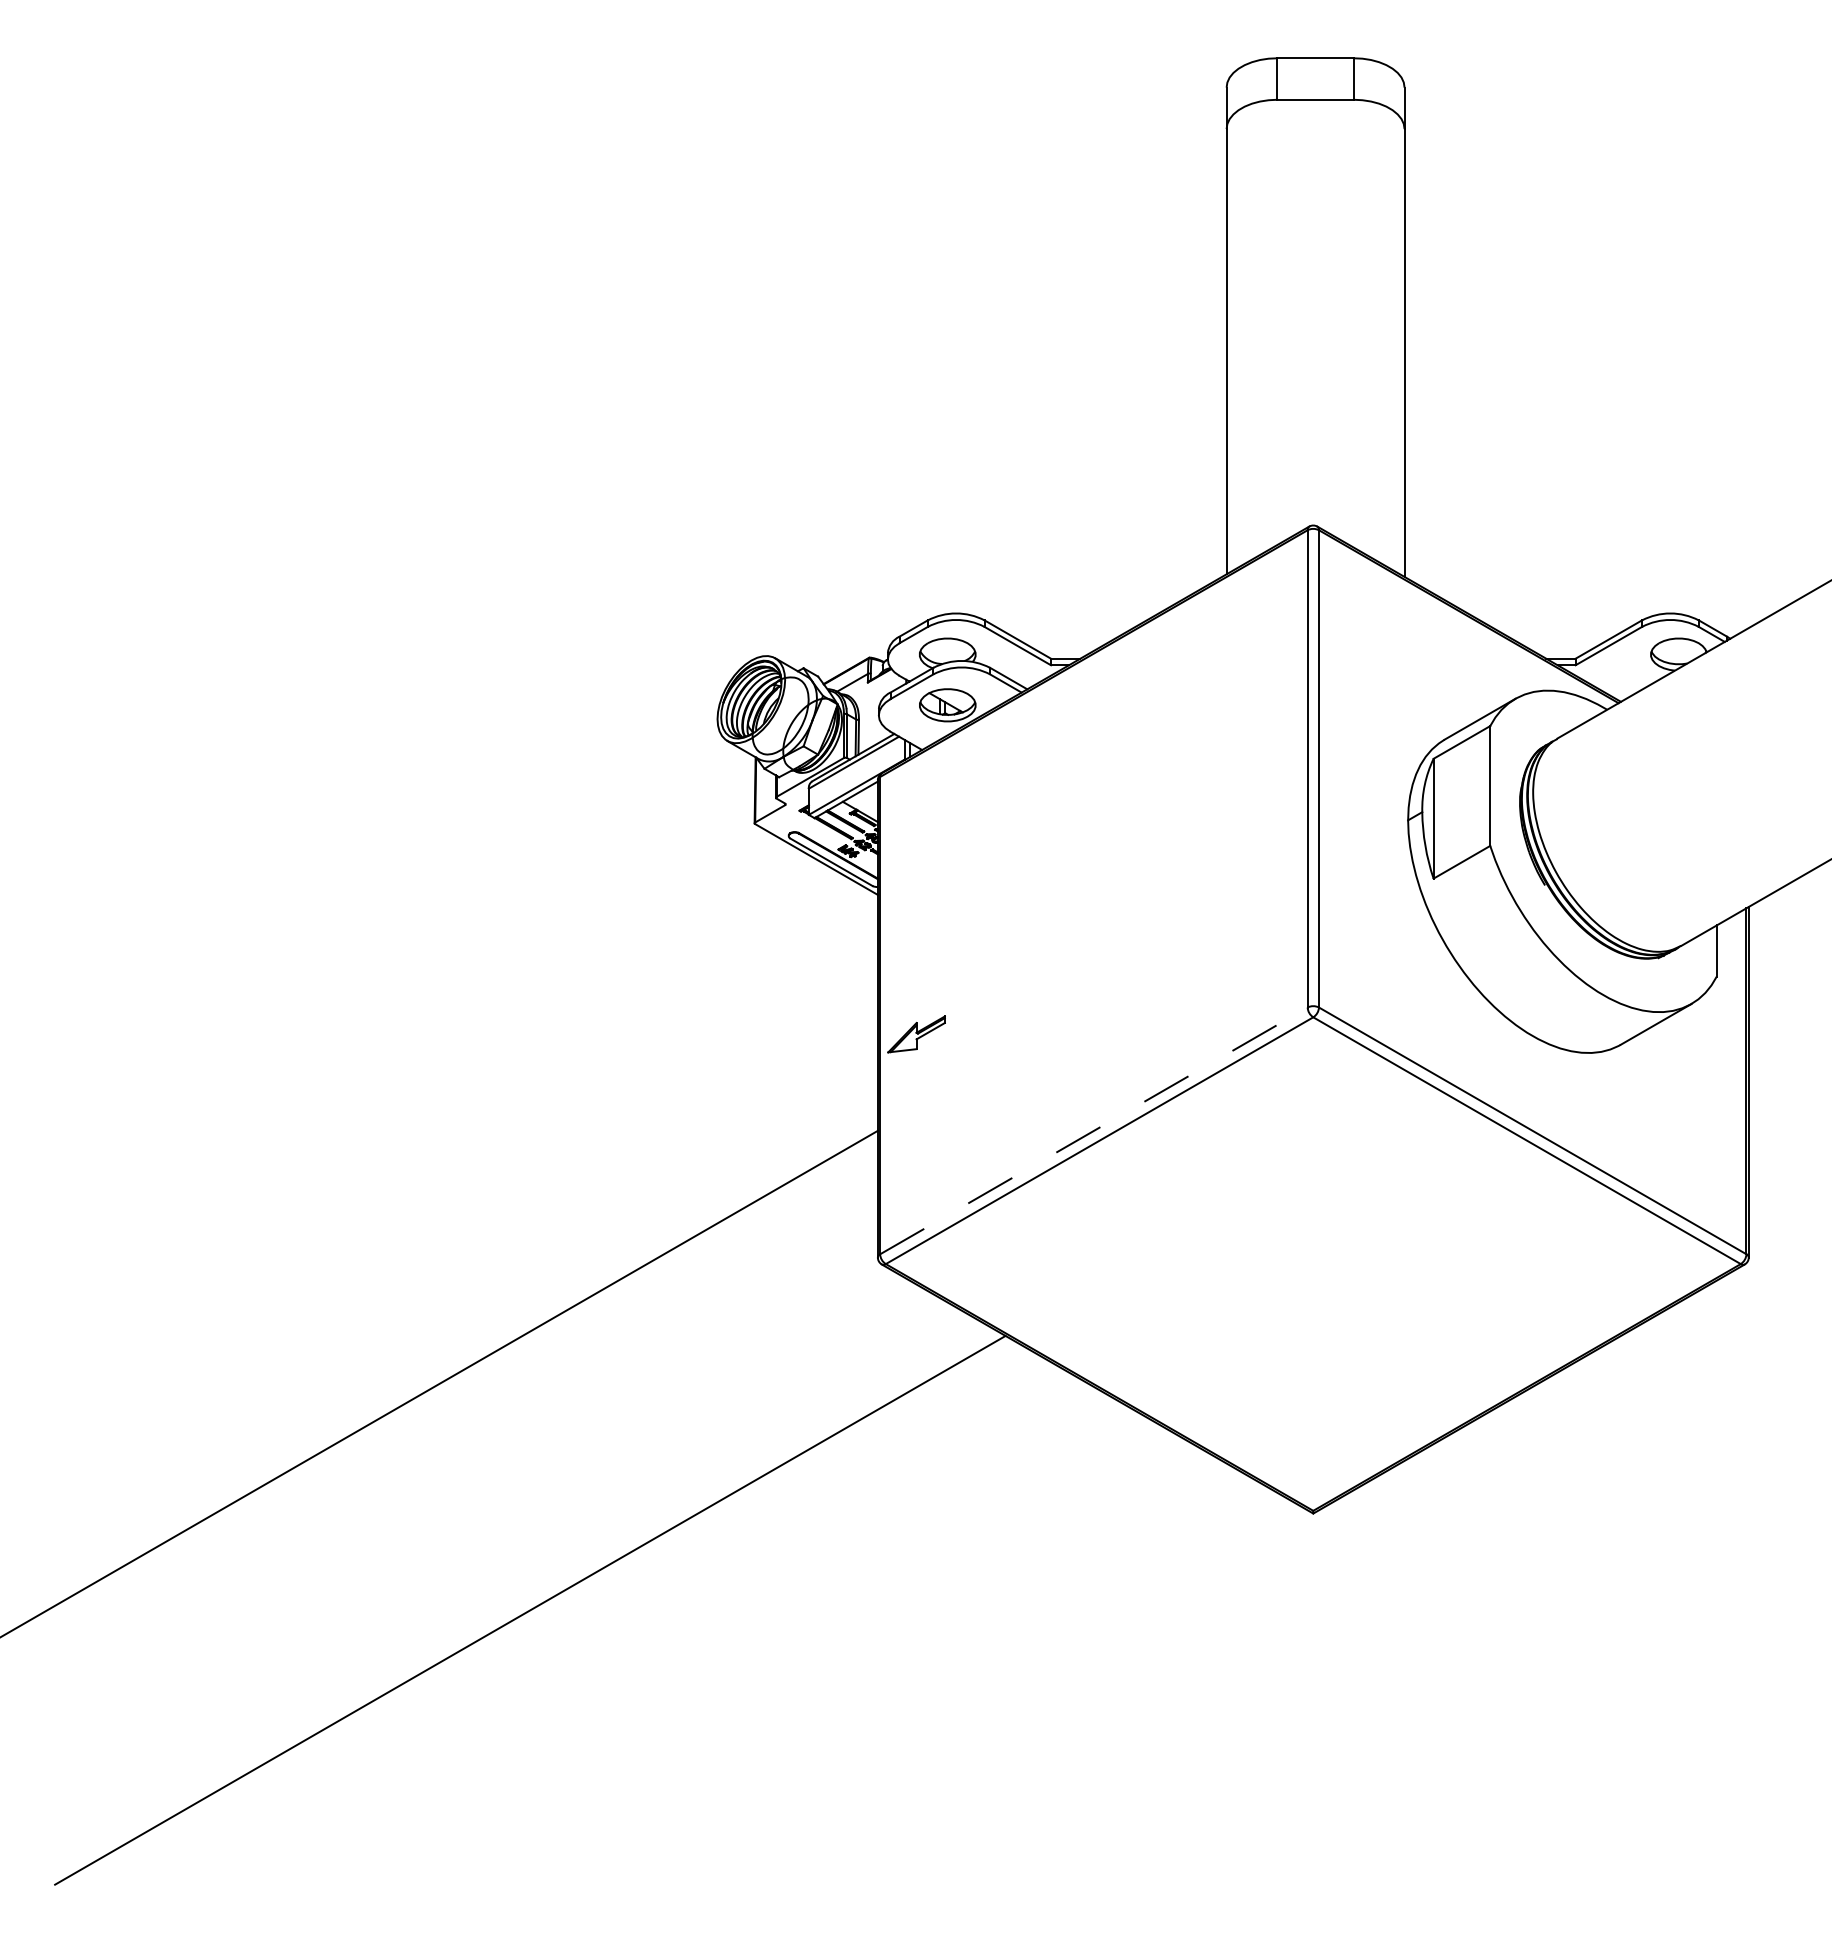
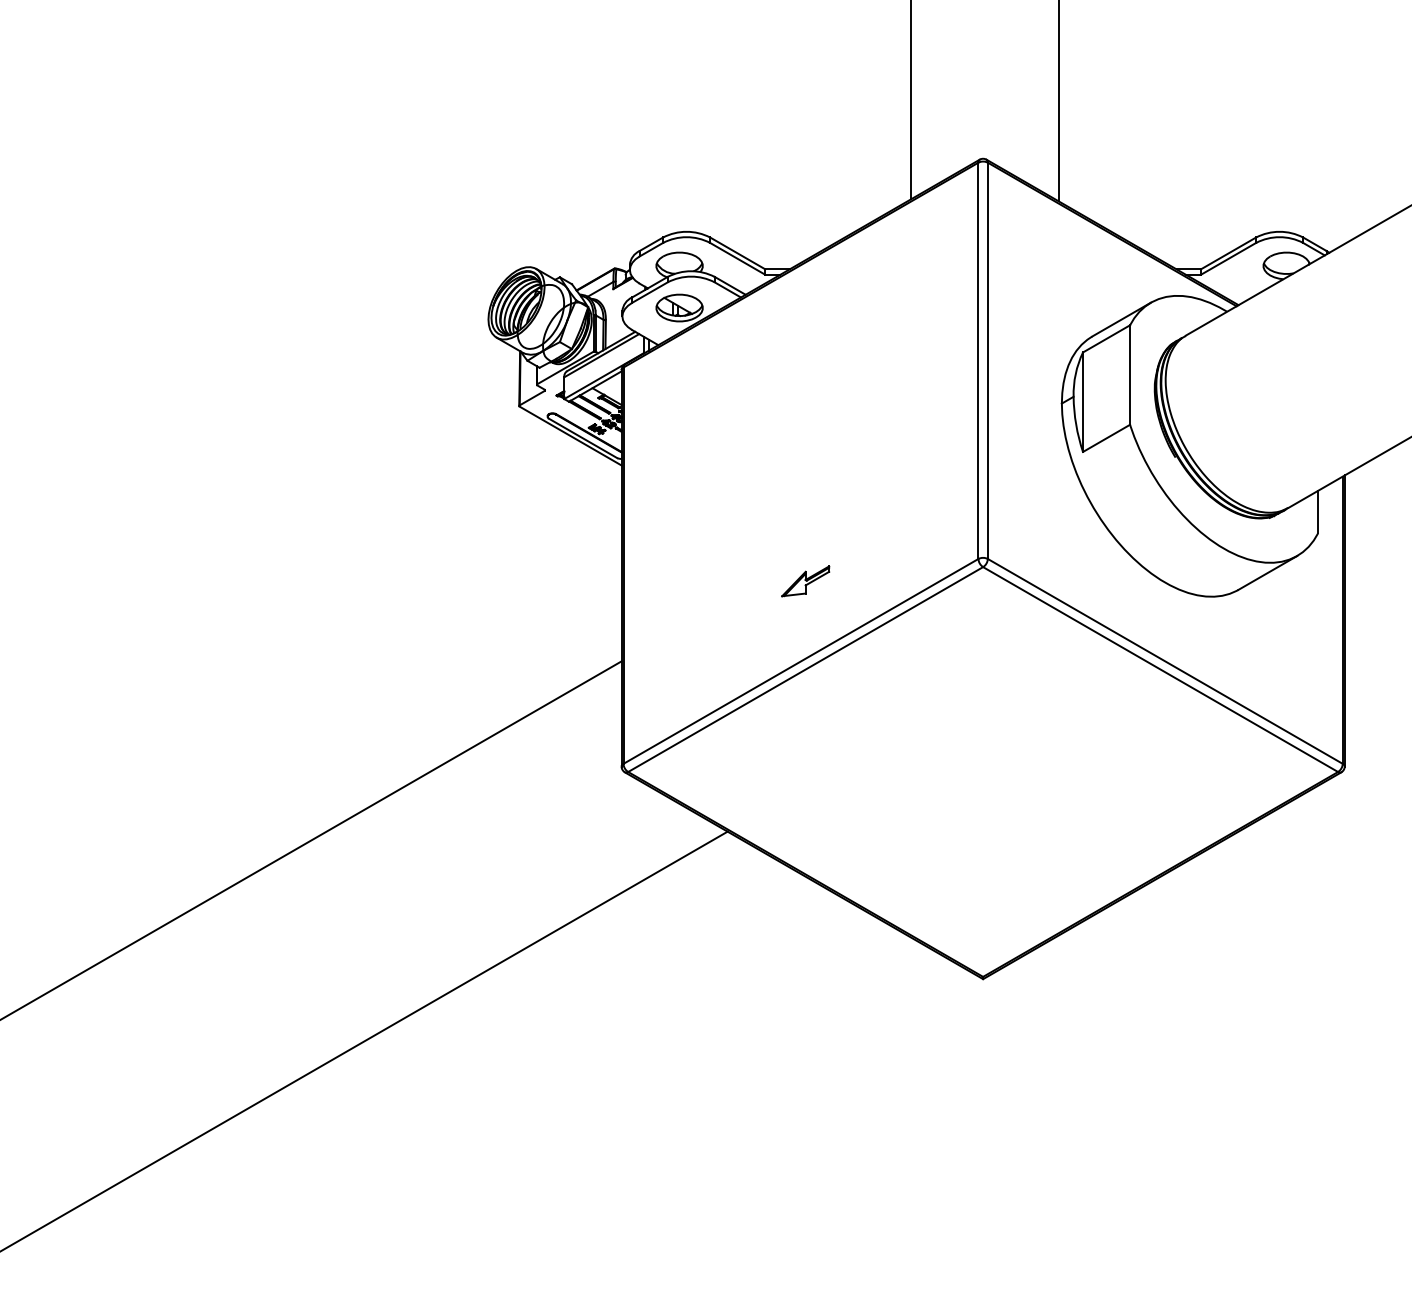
part: (916, 1034) -> (805, 581), moved
line: (1093, 1130) -> (800, 661), dashed -> solid

